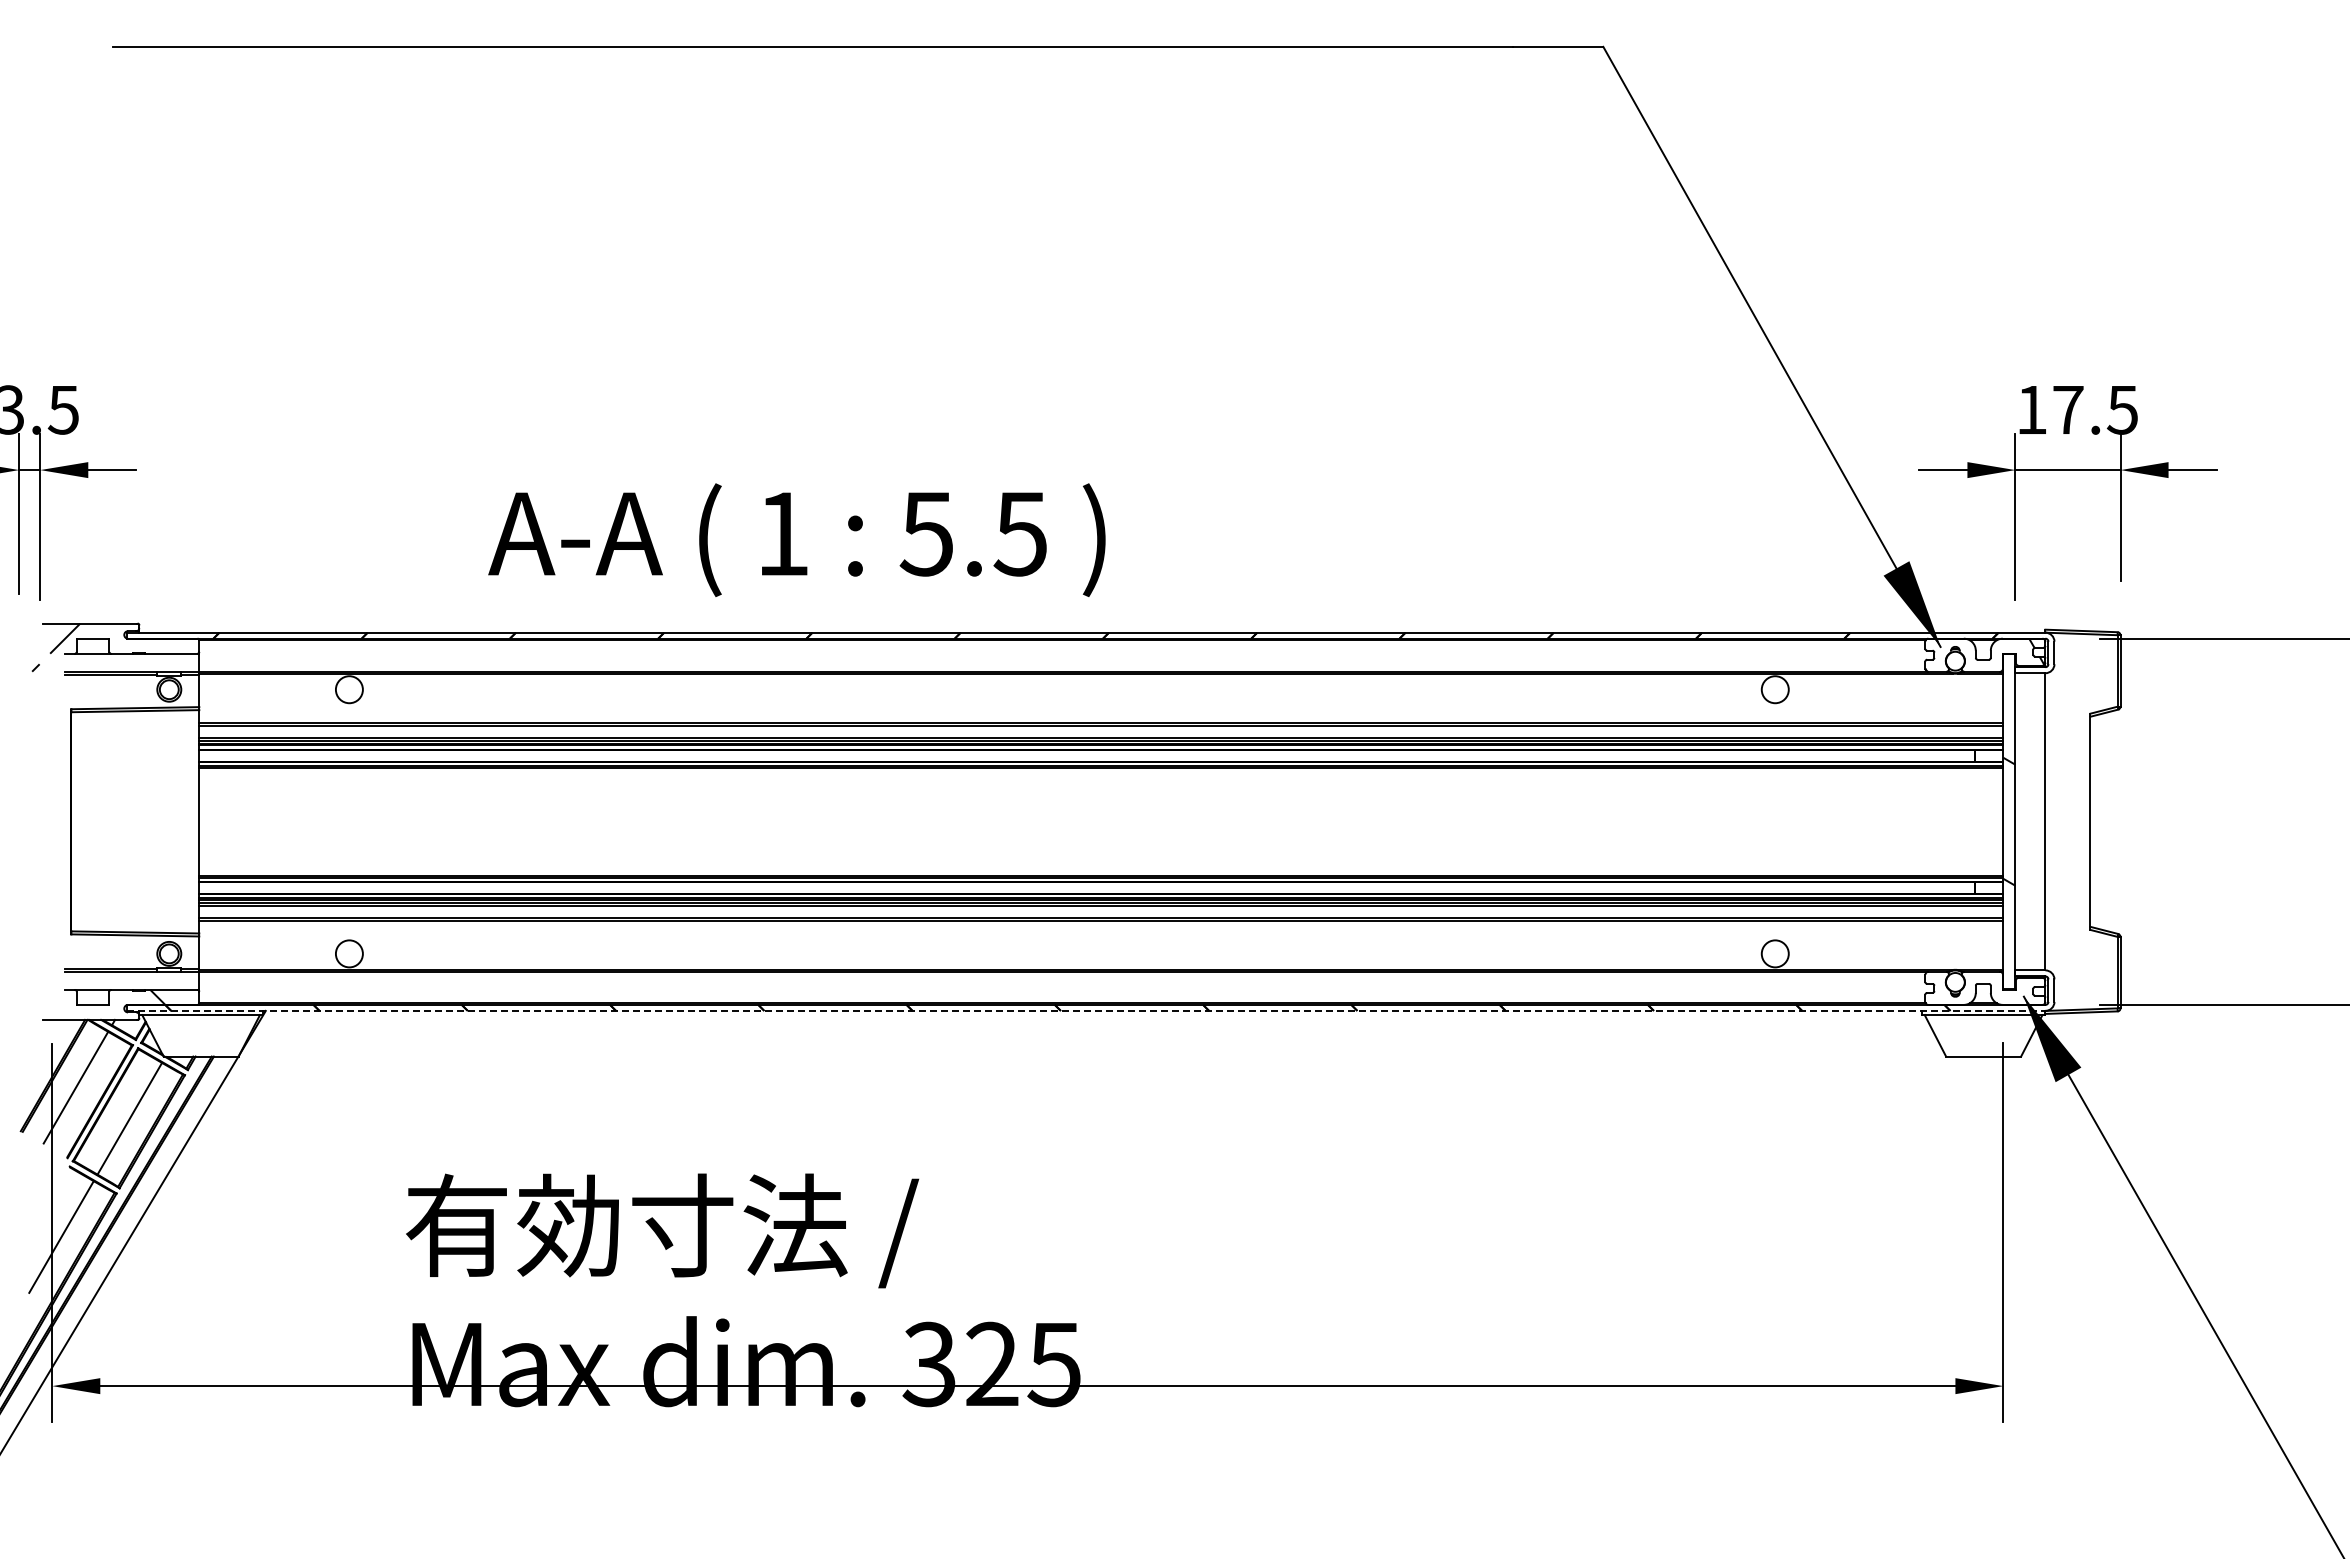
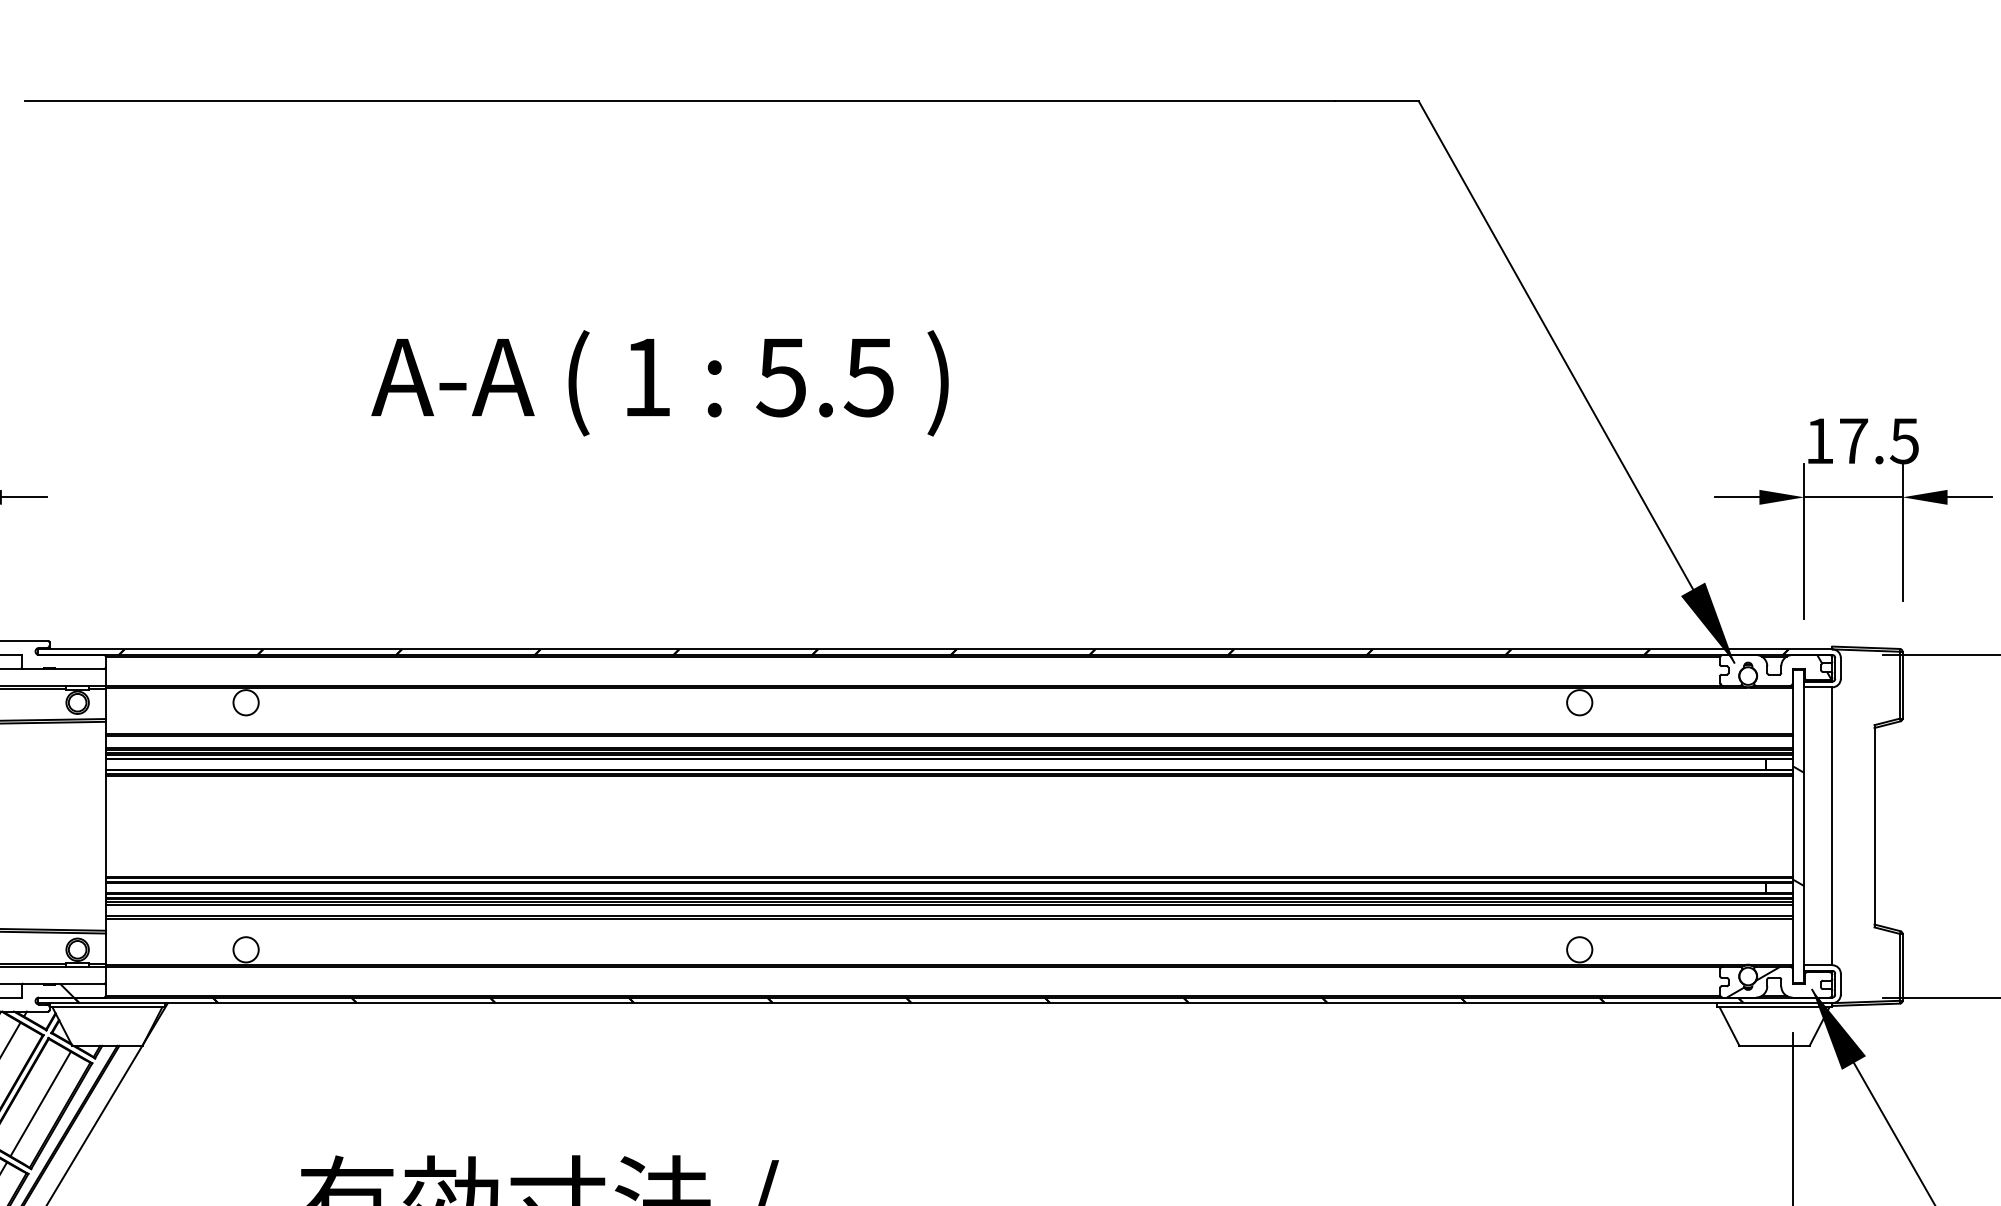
text: (796, 539) -> (659, 382), moved
hatch: (1960, 987) -> (1752, 981), added
line: (1086, 1010) -> (935, 1002), dashed -> solid

